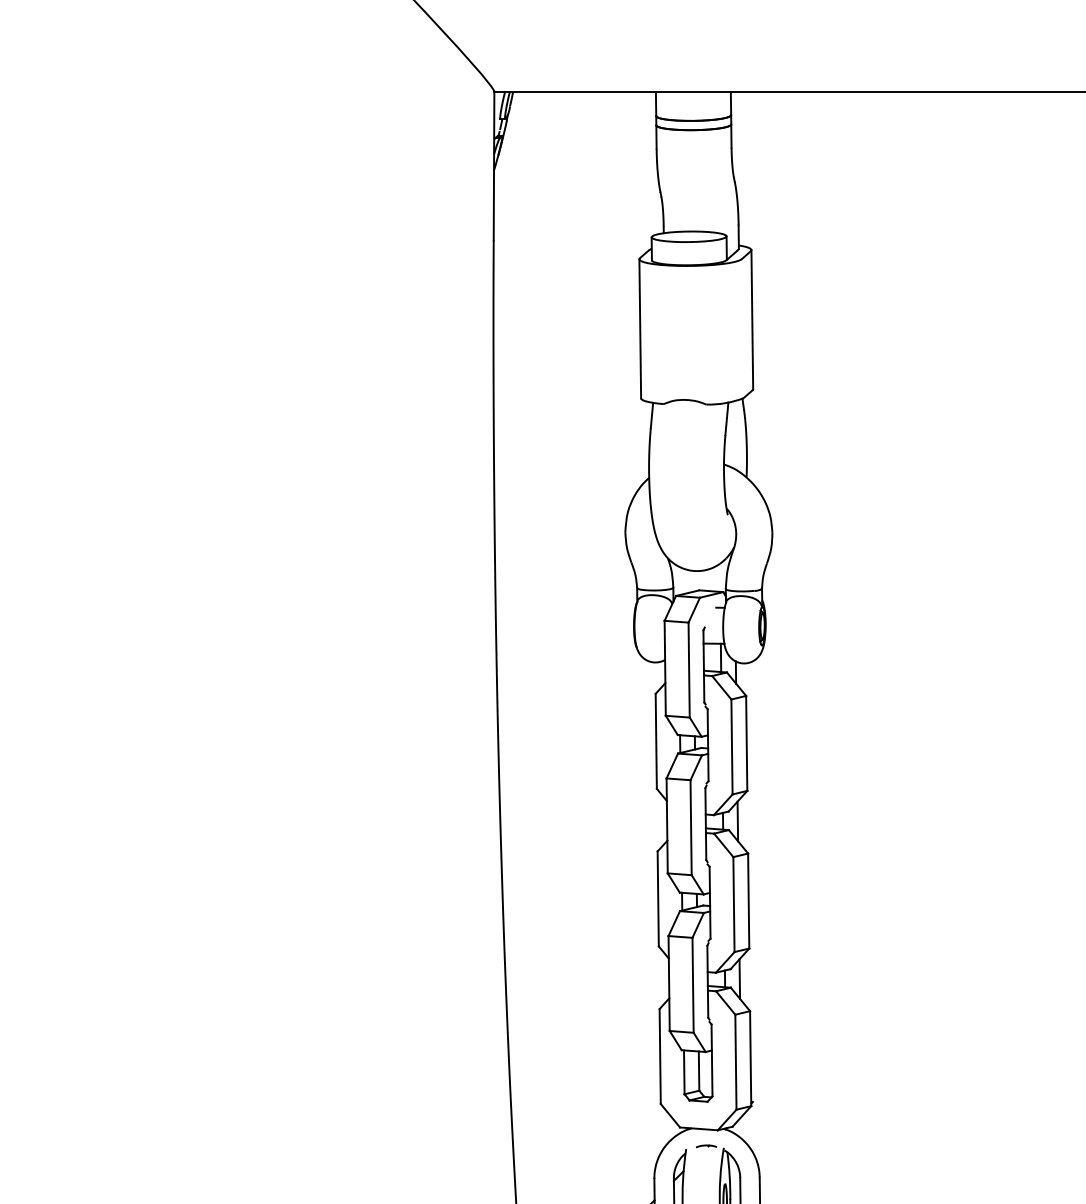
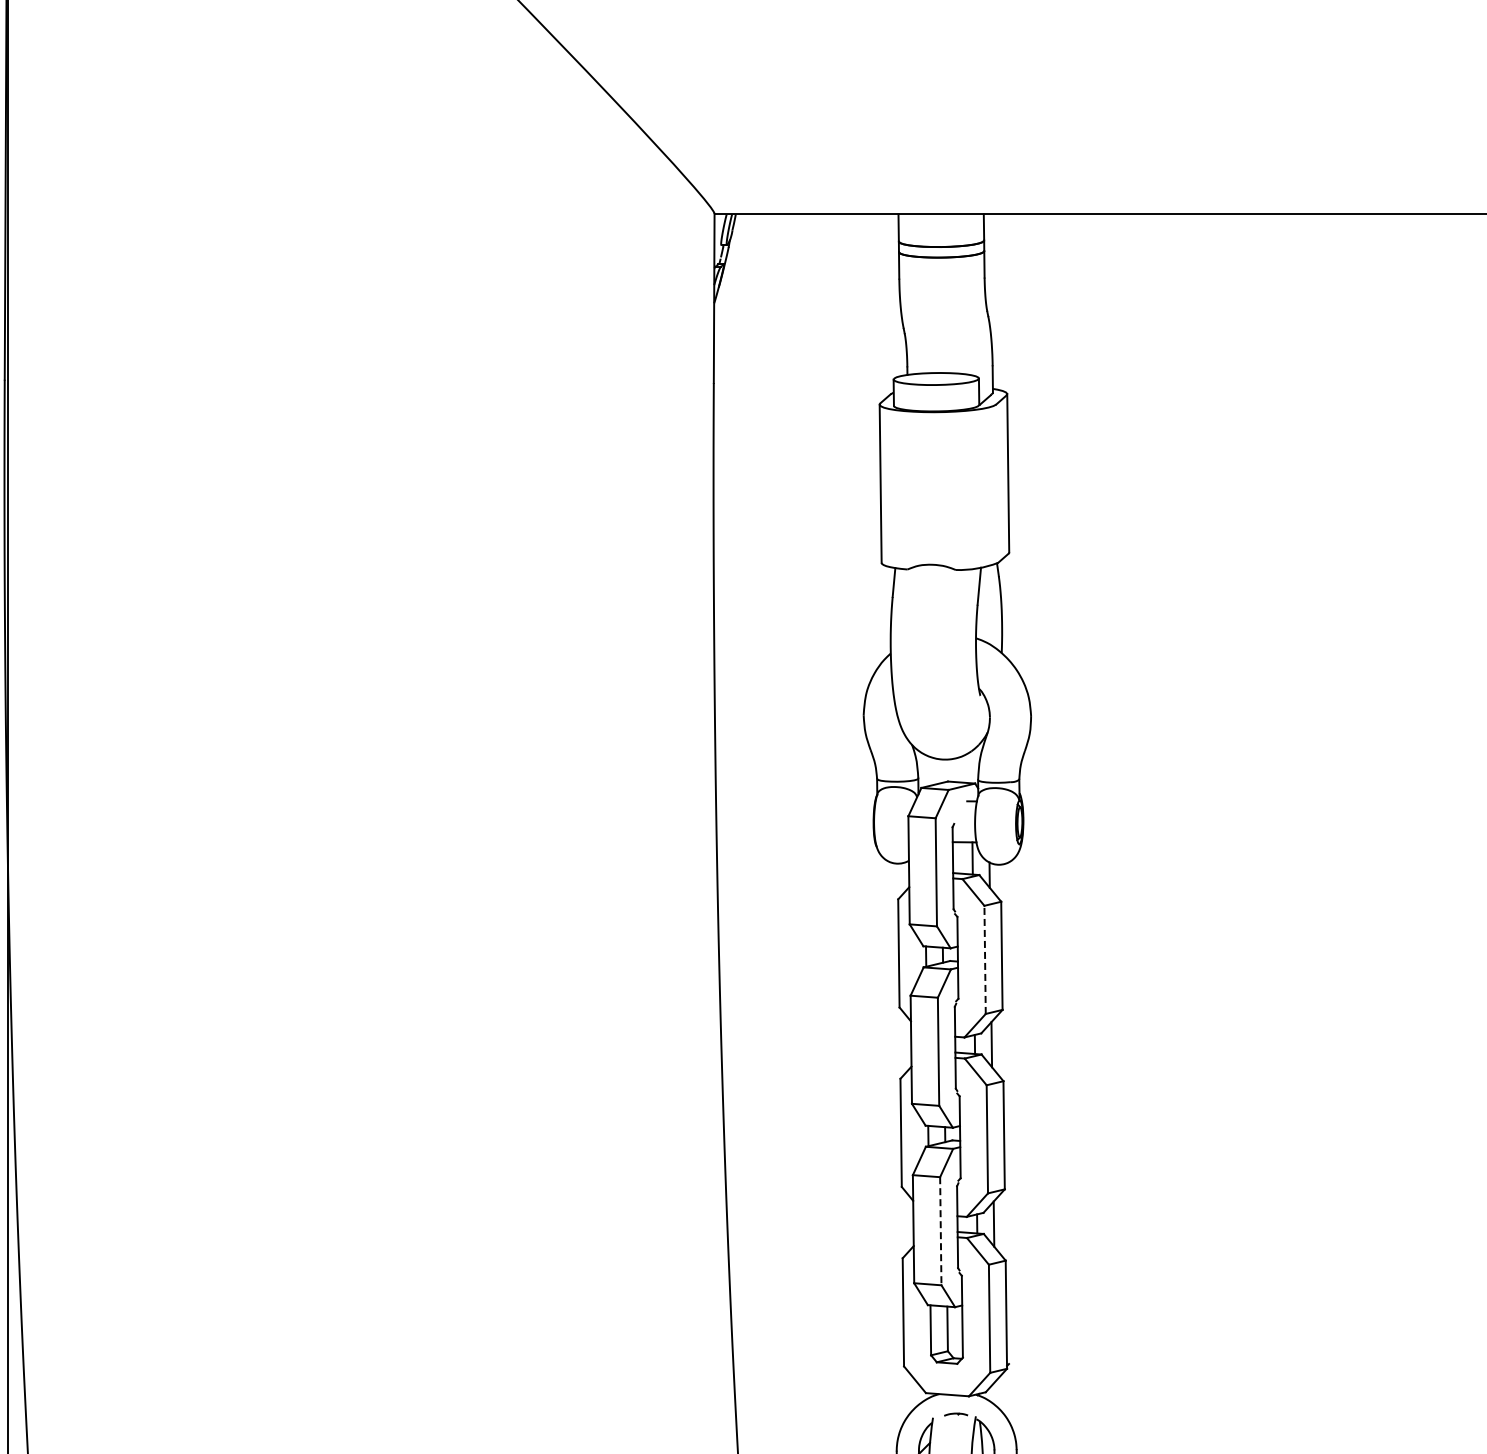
line: (732, 746) -> (985, 959), solid -> dashed
line: (692, 985) -> (940, 1231), solid -> dashed

